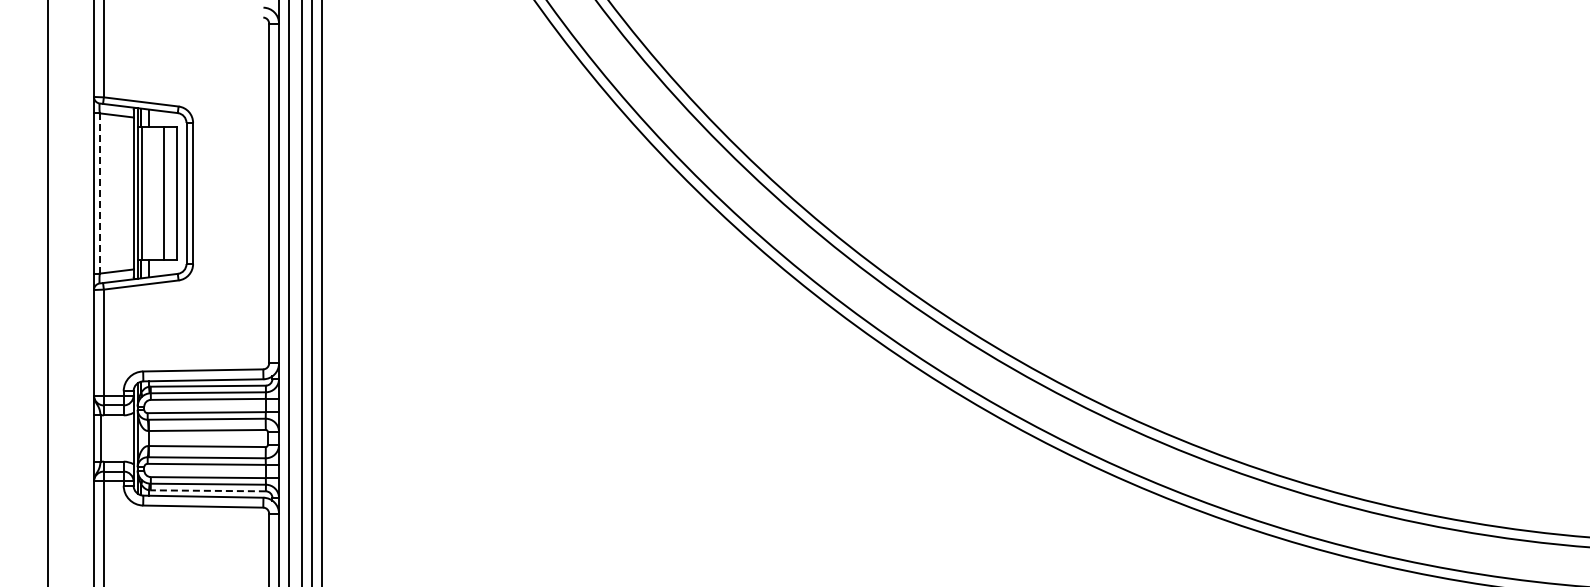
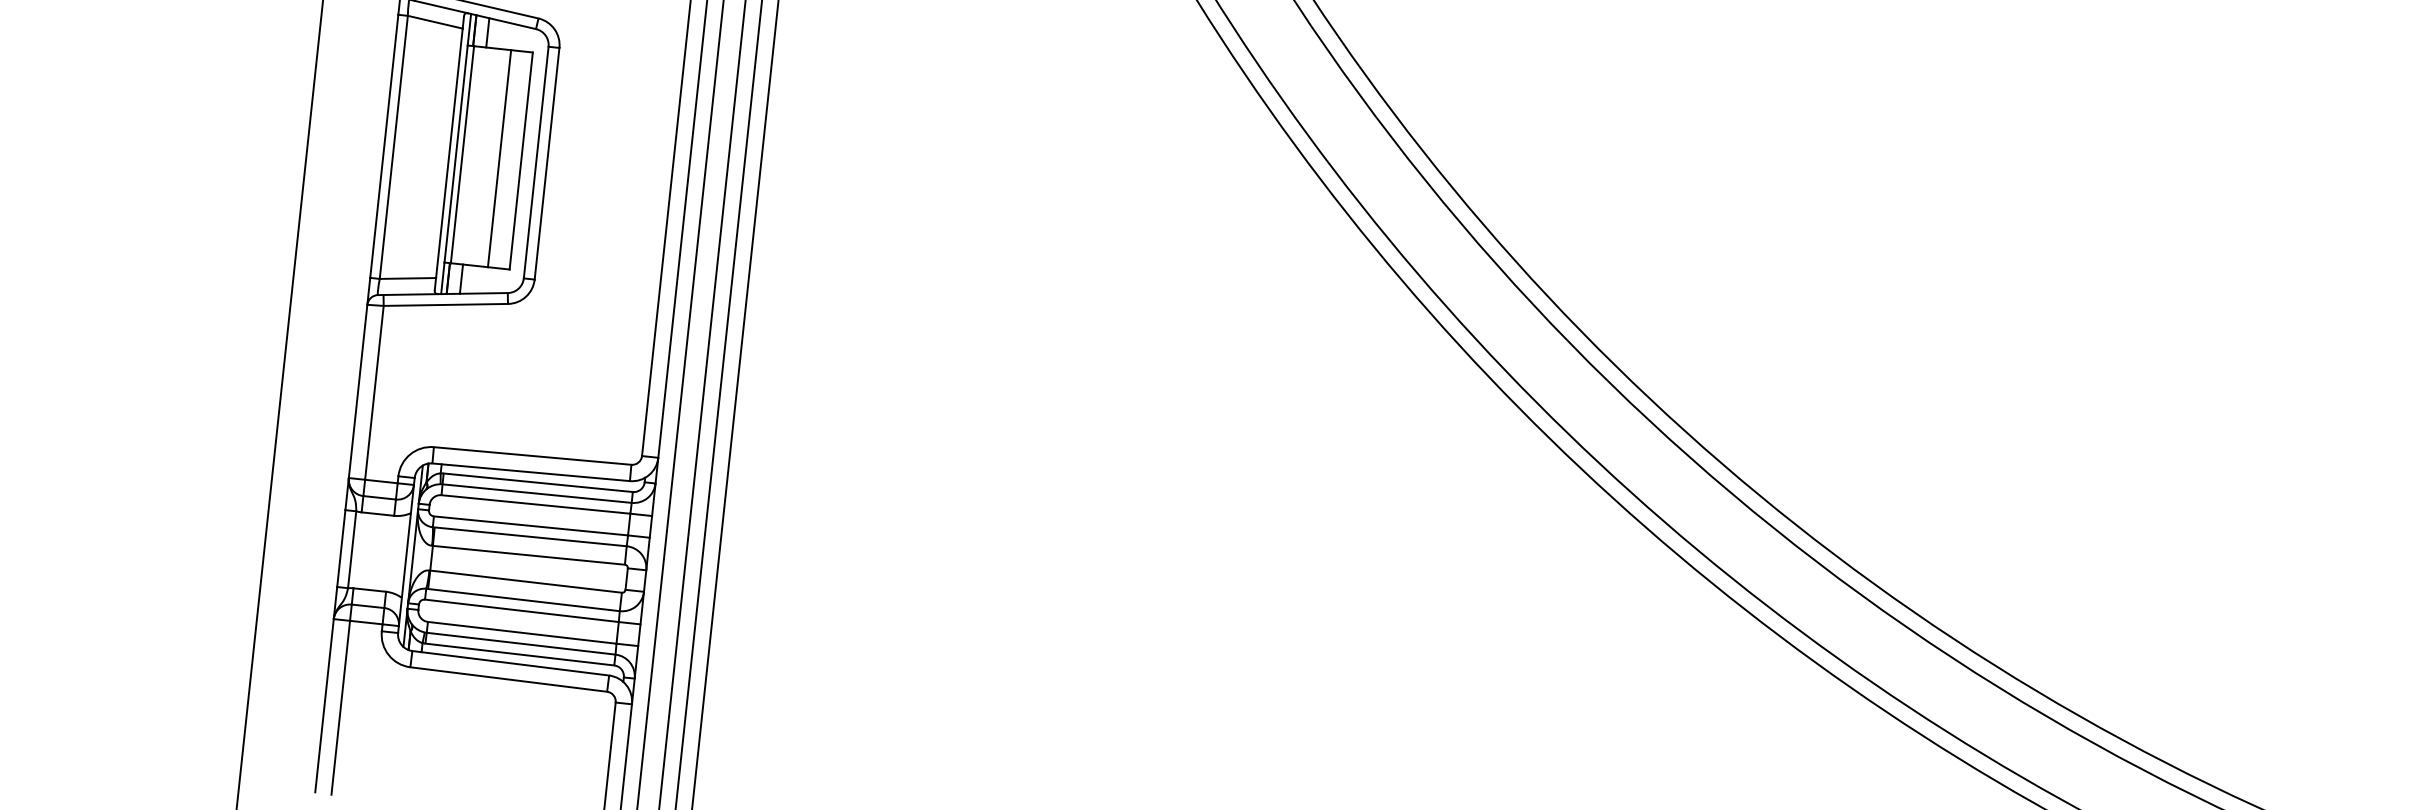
line: (99, 193) -> (393, 147), dashed -> solid
line: (208, 490) -> (520, 654), dashed -> solid

